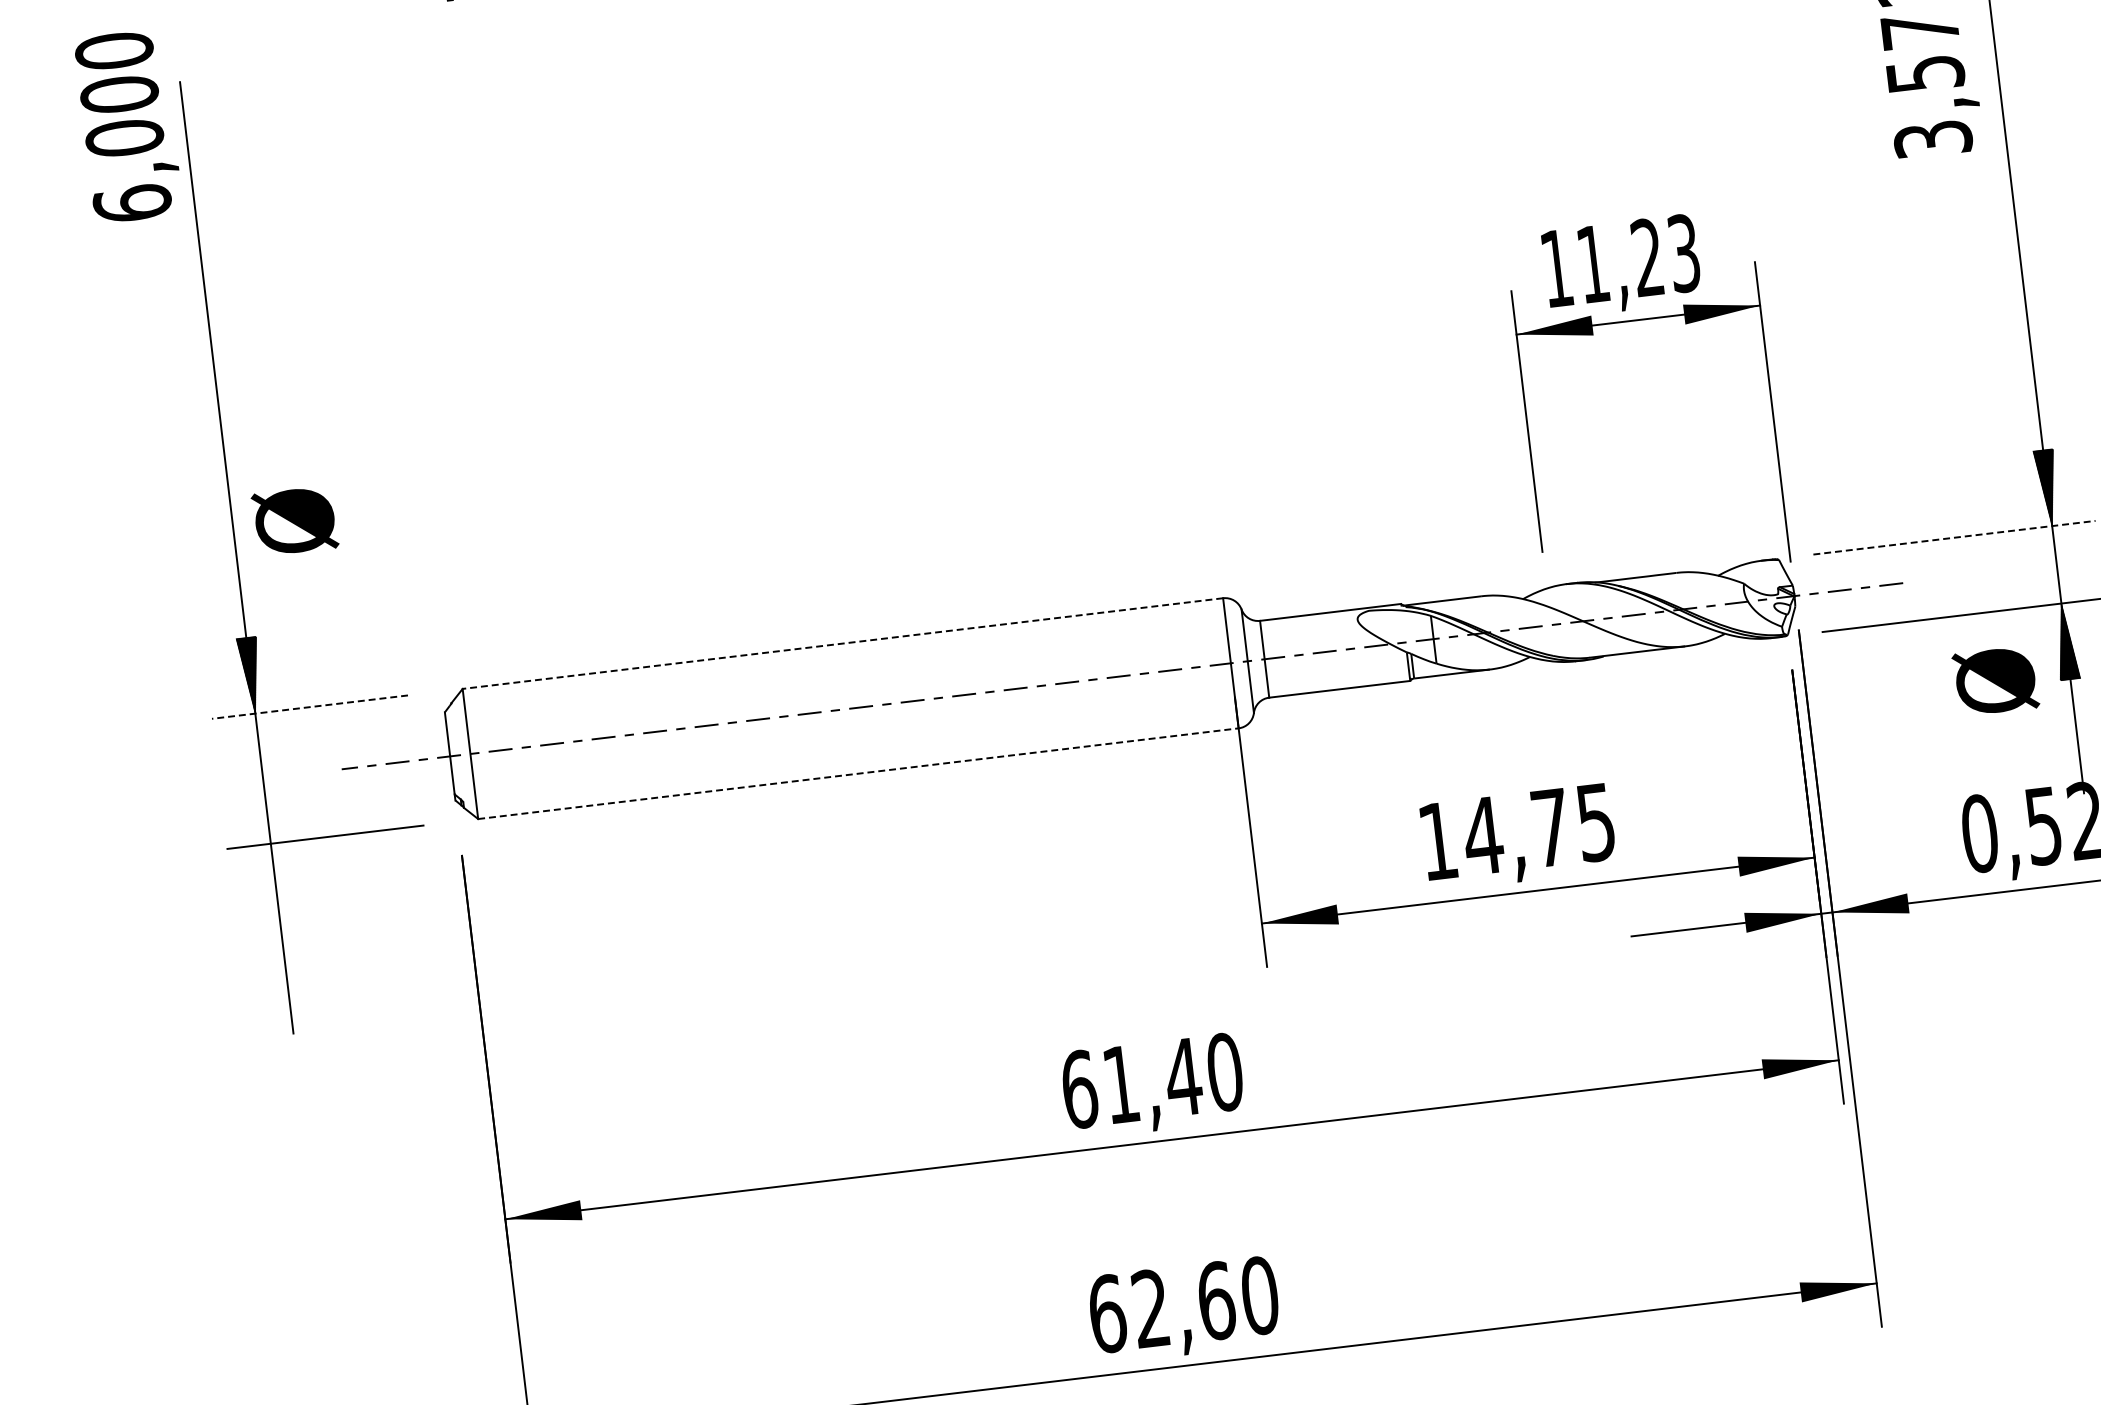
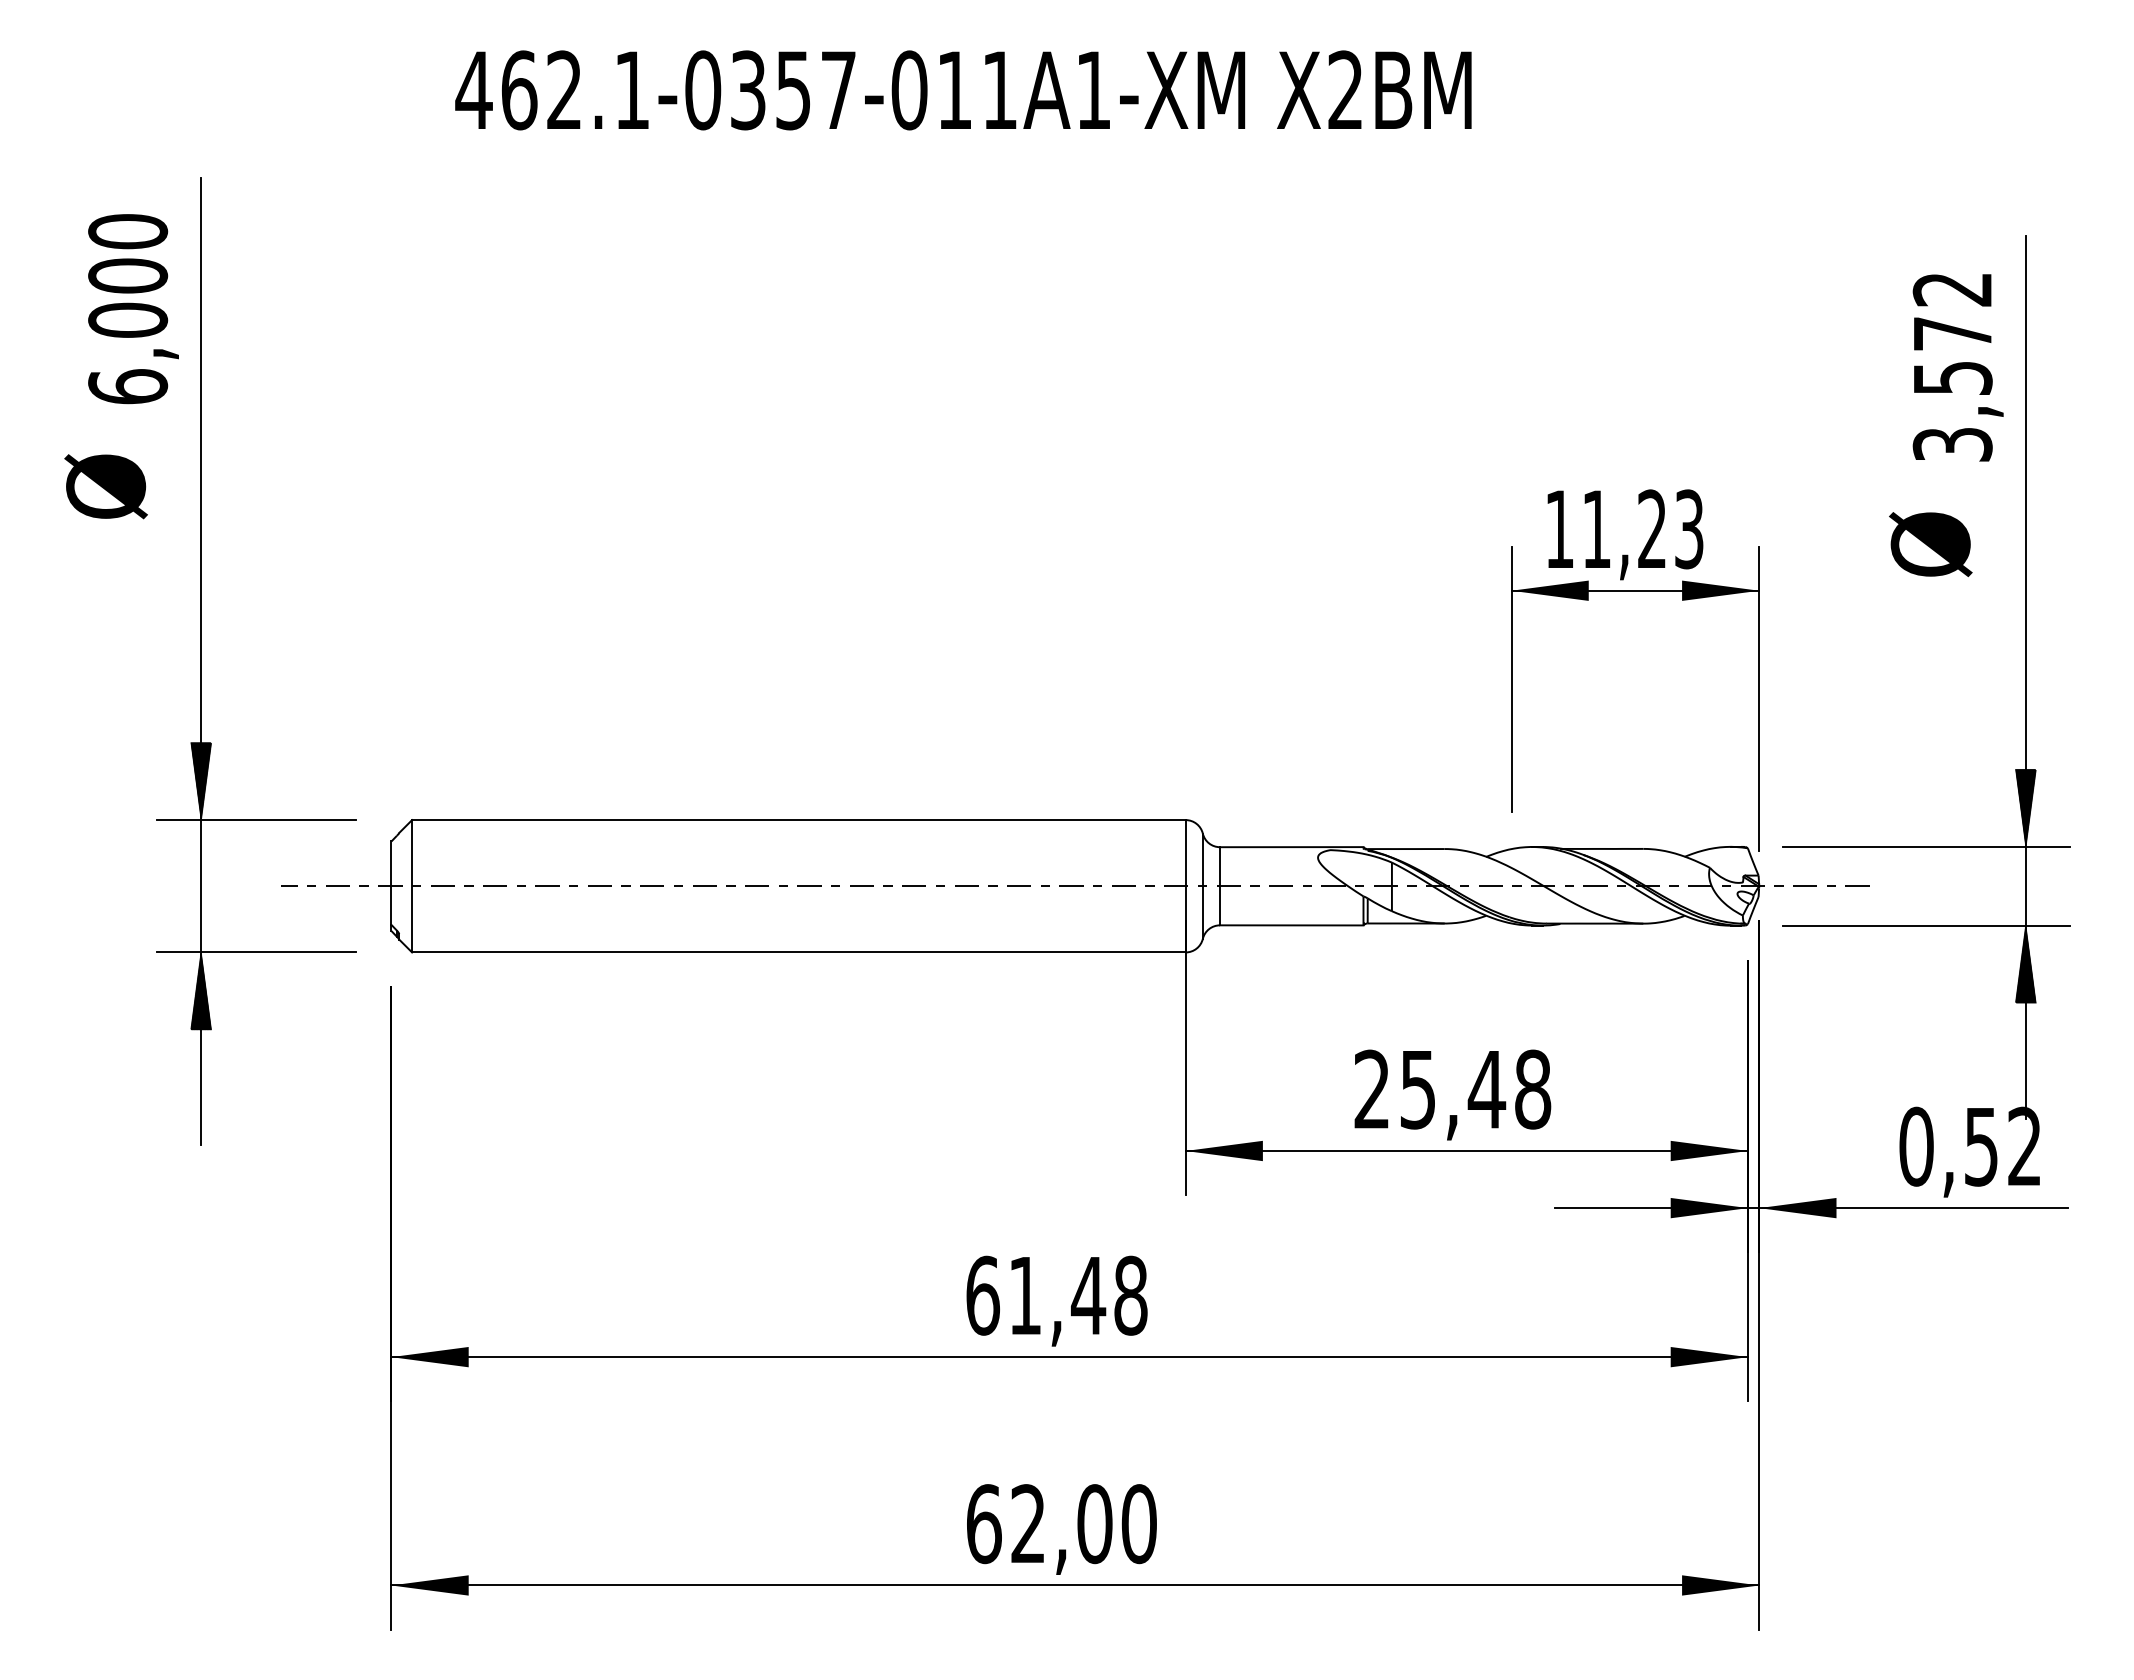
text: (128, 126) -> (133, 309), moved
text: (294, 520) -> (105, 486), moved
line: (1954, 537) -> (1926, 846), dashed -> solid
line: (842, 644) -> (798, 820), dashed -> solid
text: (1995, 681) -> (1930, 544), moved
line: (309, 707) -> (256, 820), dashed -> solid
line: (858, 773) -> (798, 952), dashed -> solid
text: (1516, 831) -> (1452, 1089), 14,75 -> 25,48
hatch: (275, 881) -> (201, 990), added
text: (1224, 1072) -> (1130, 1295), 61,40 -> 61,48
text: (1215, 1300) -> (1094, 1523), 62,60 -> 62,00

